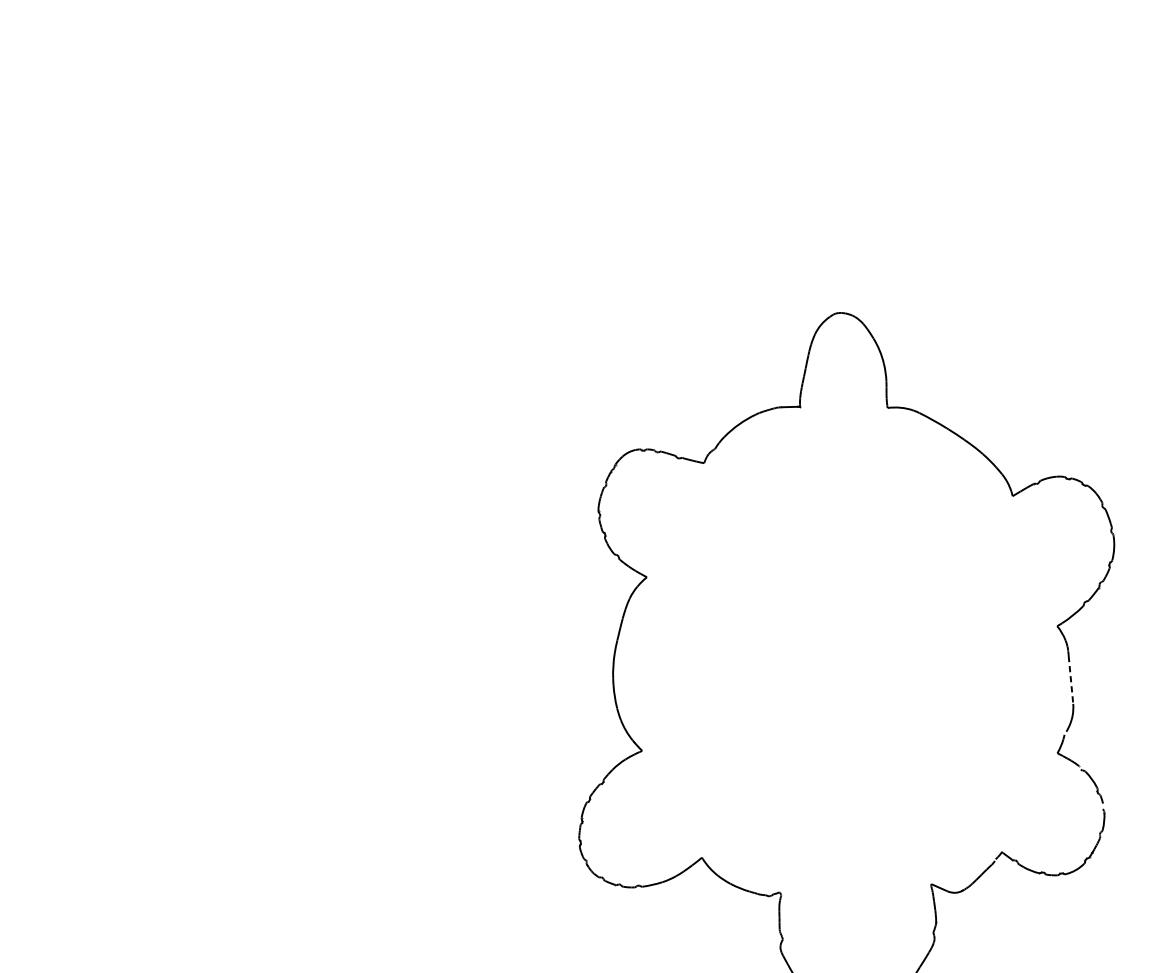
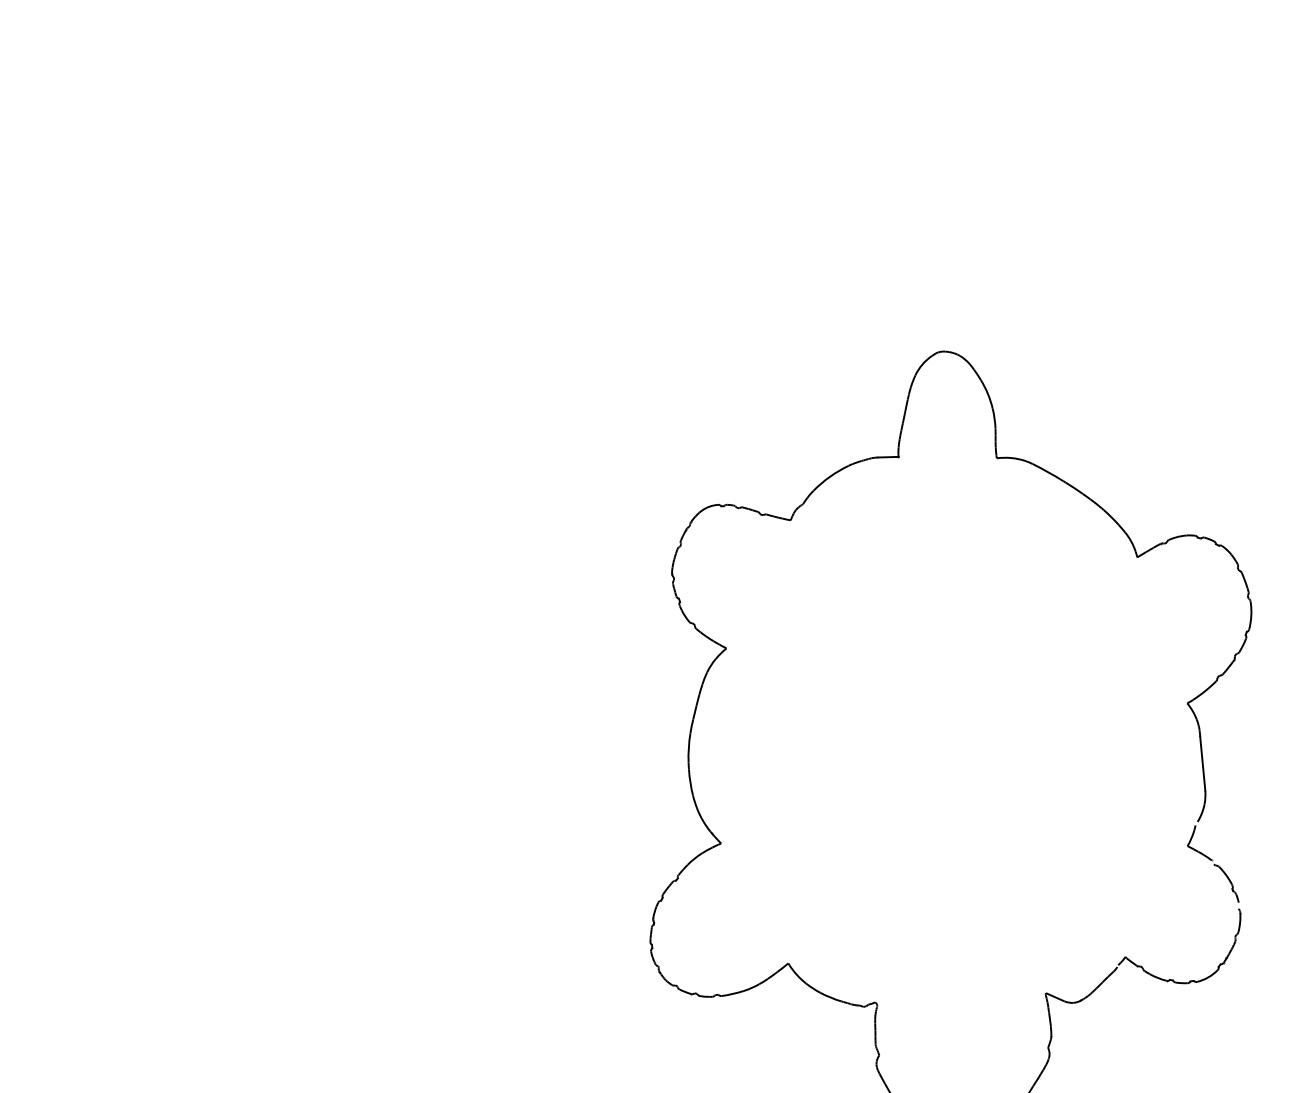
line: (1070, 680) -> (1202, 764), dashed -> solid

